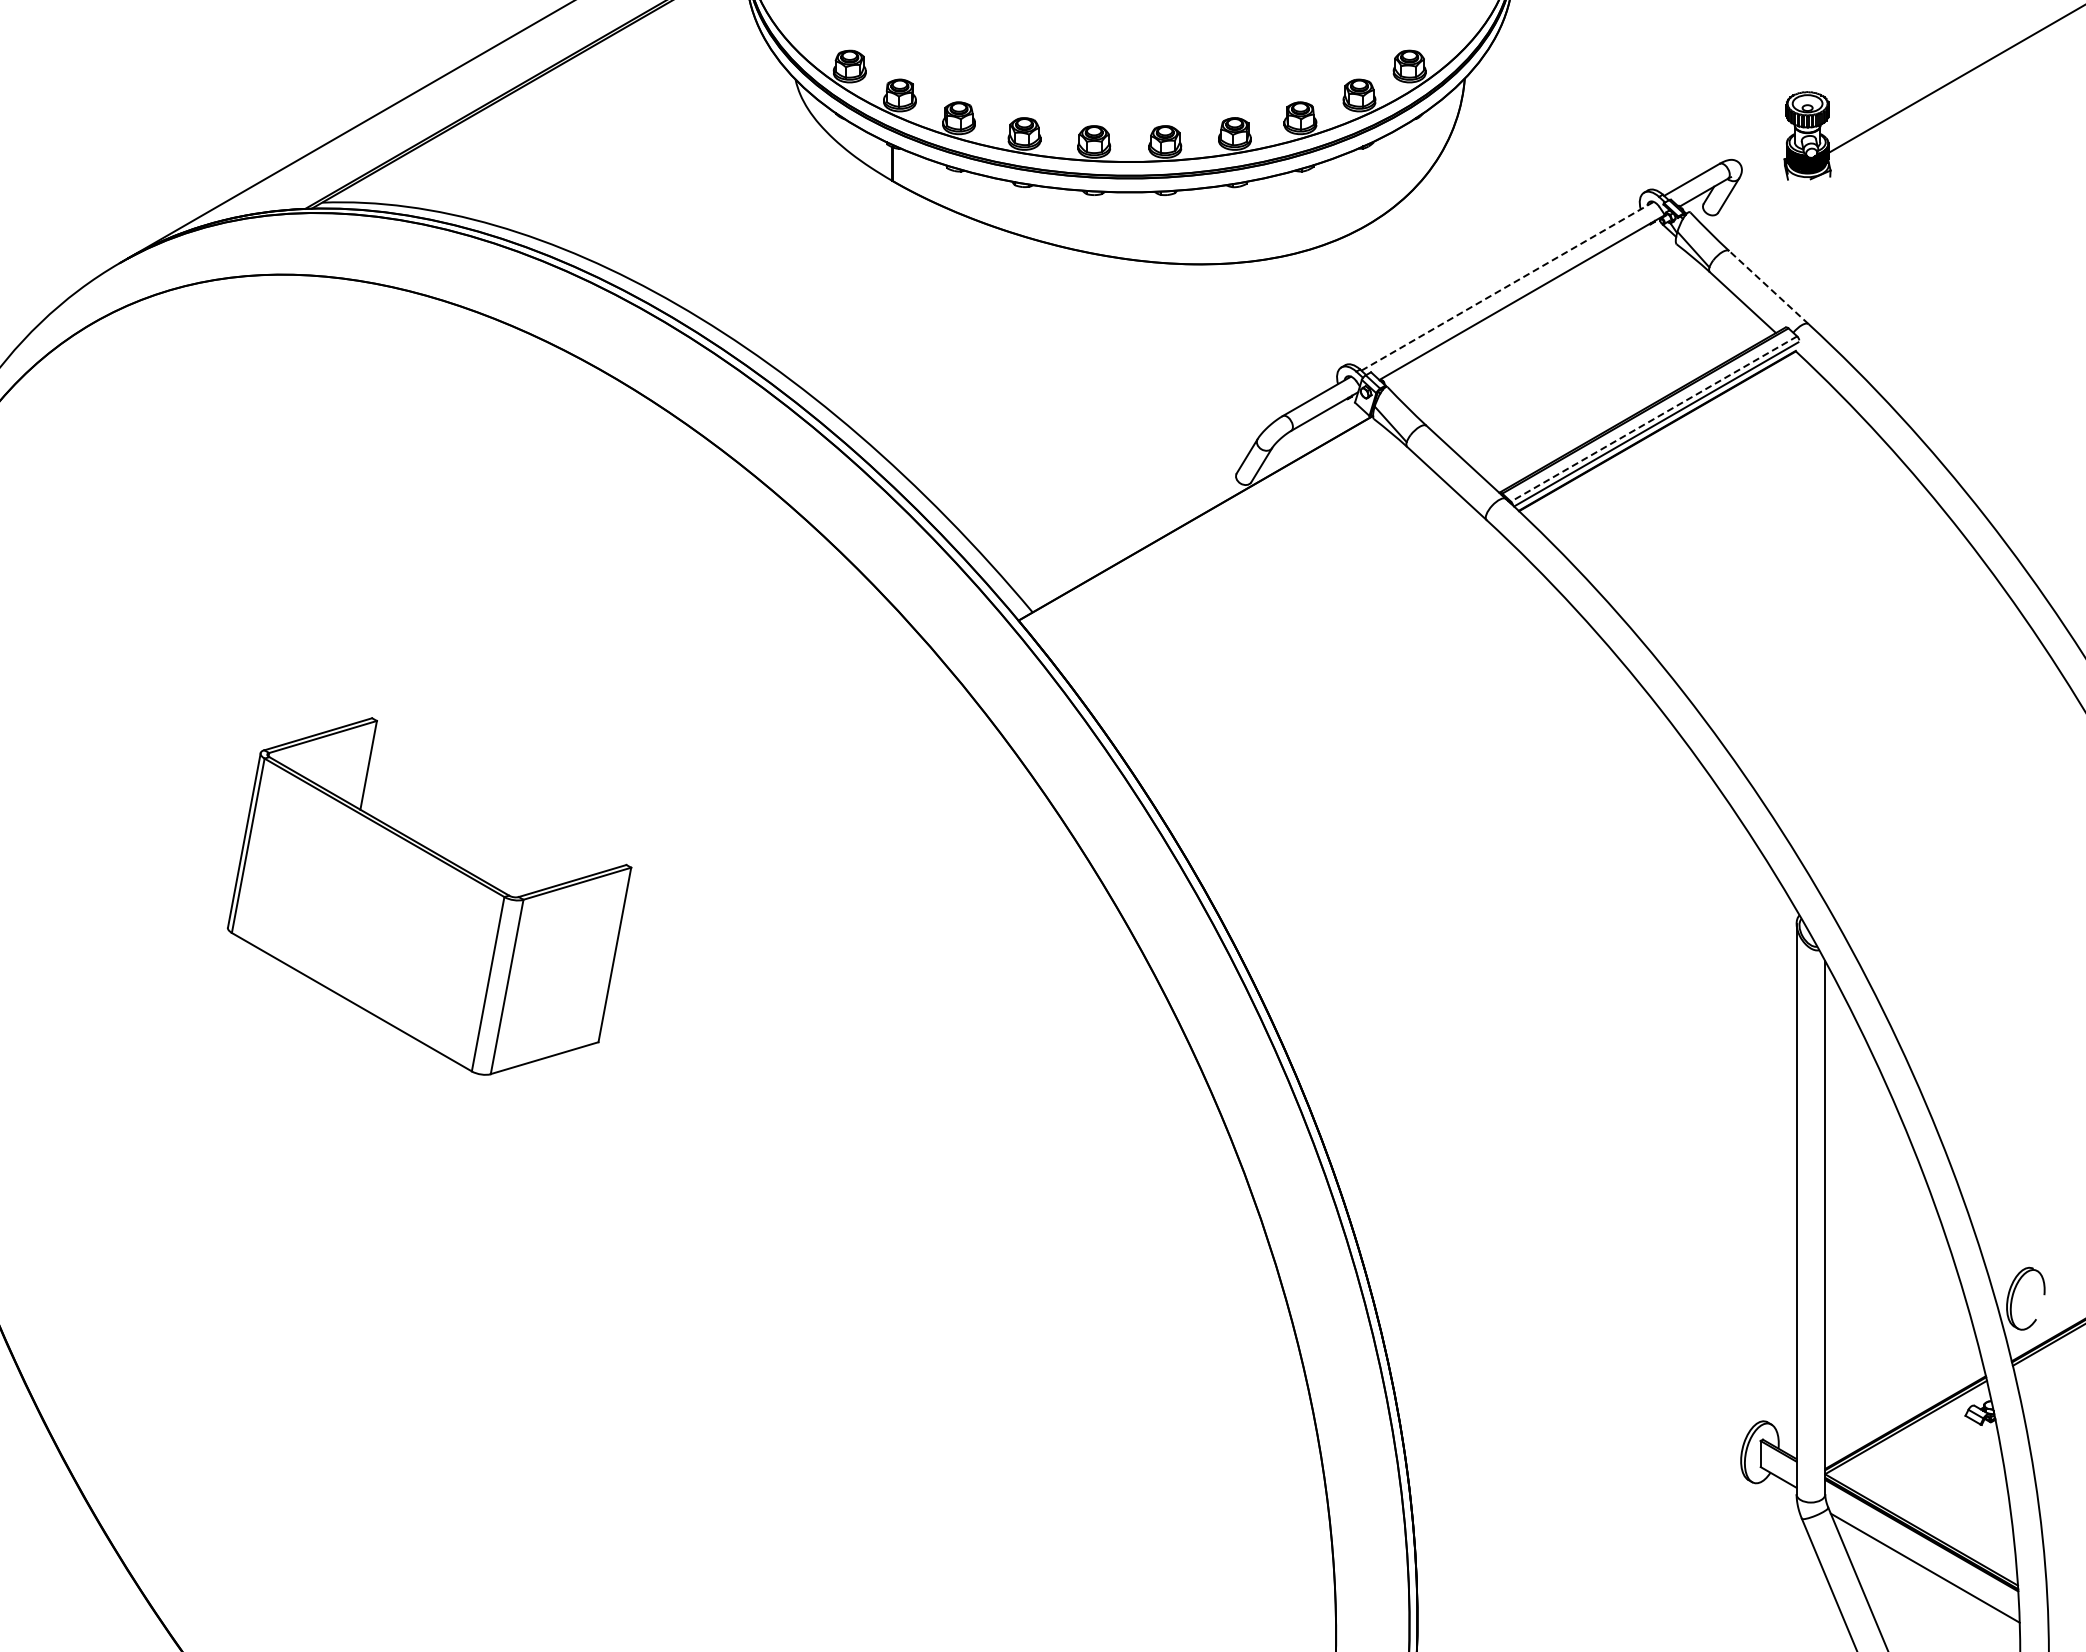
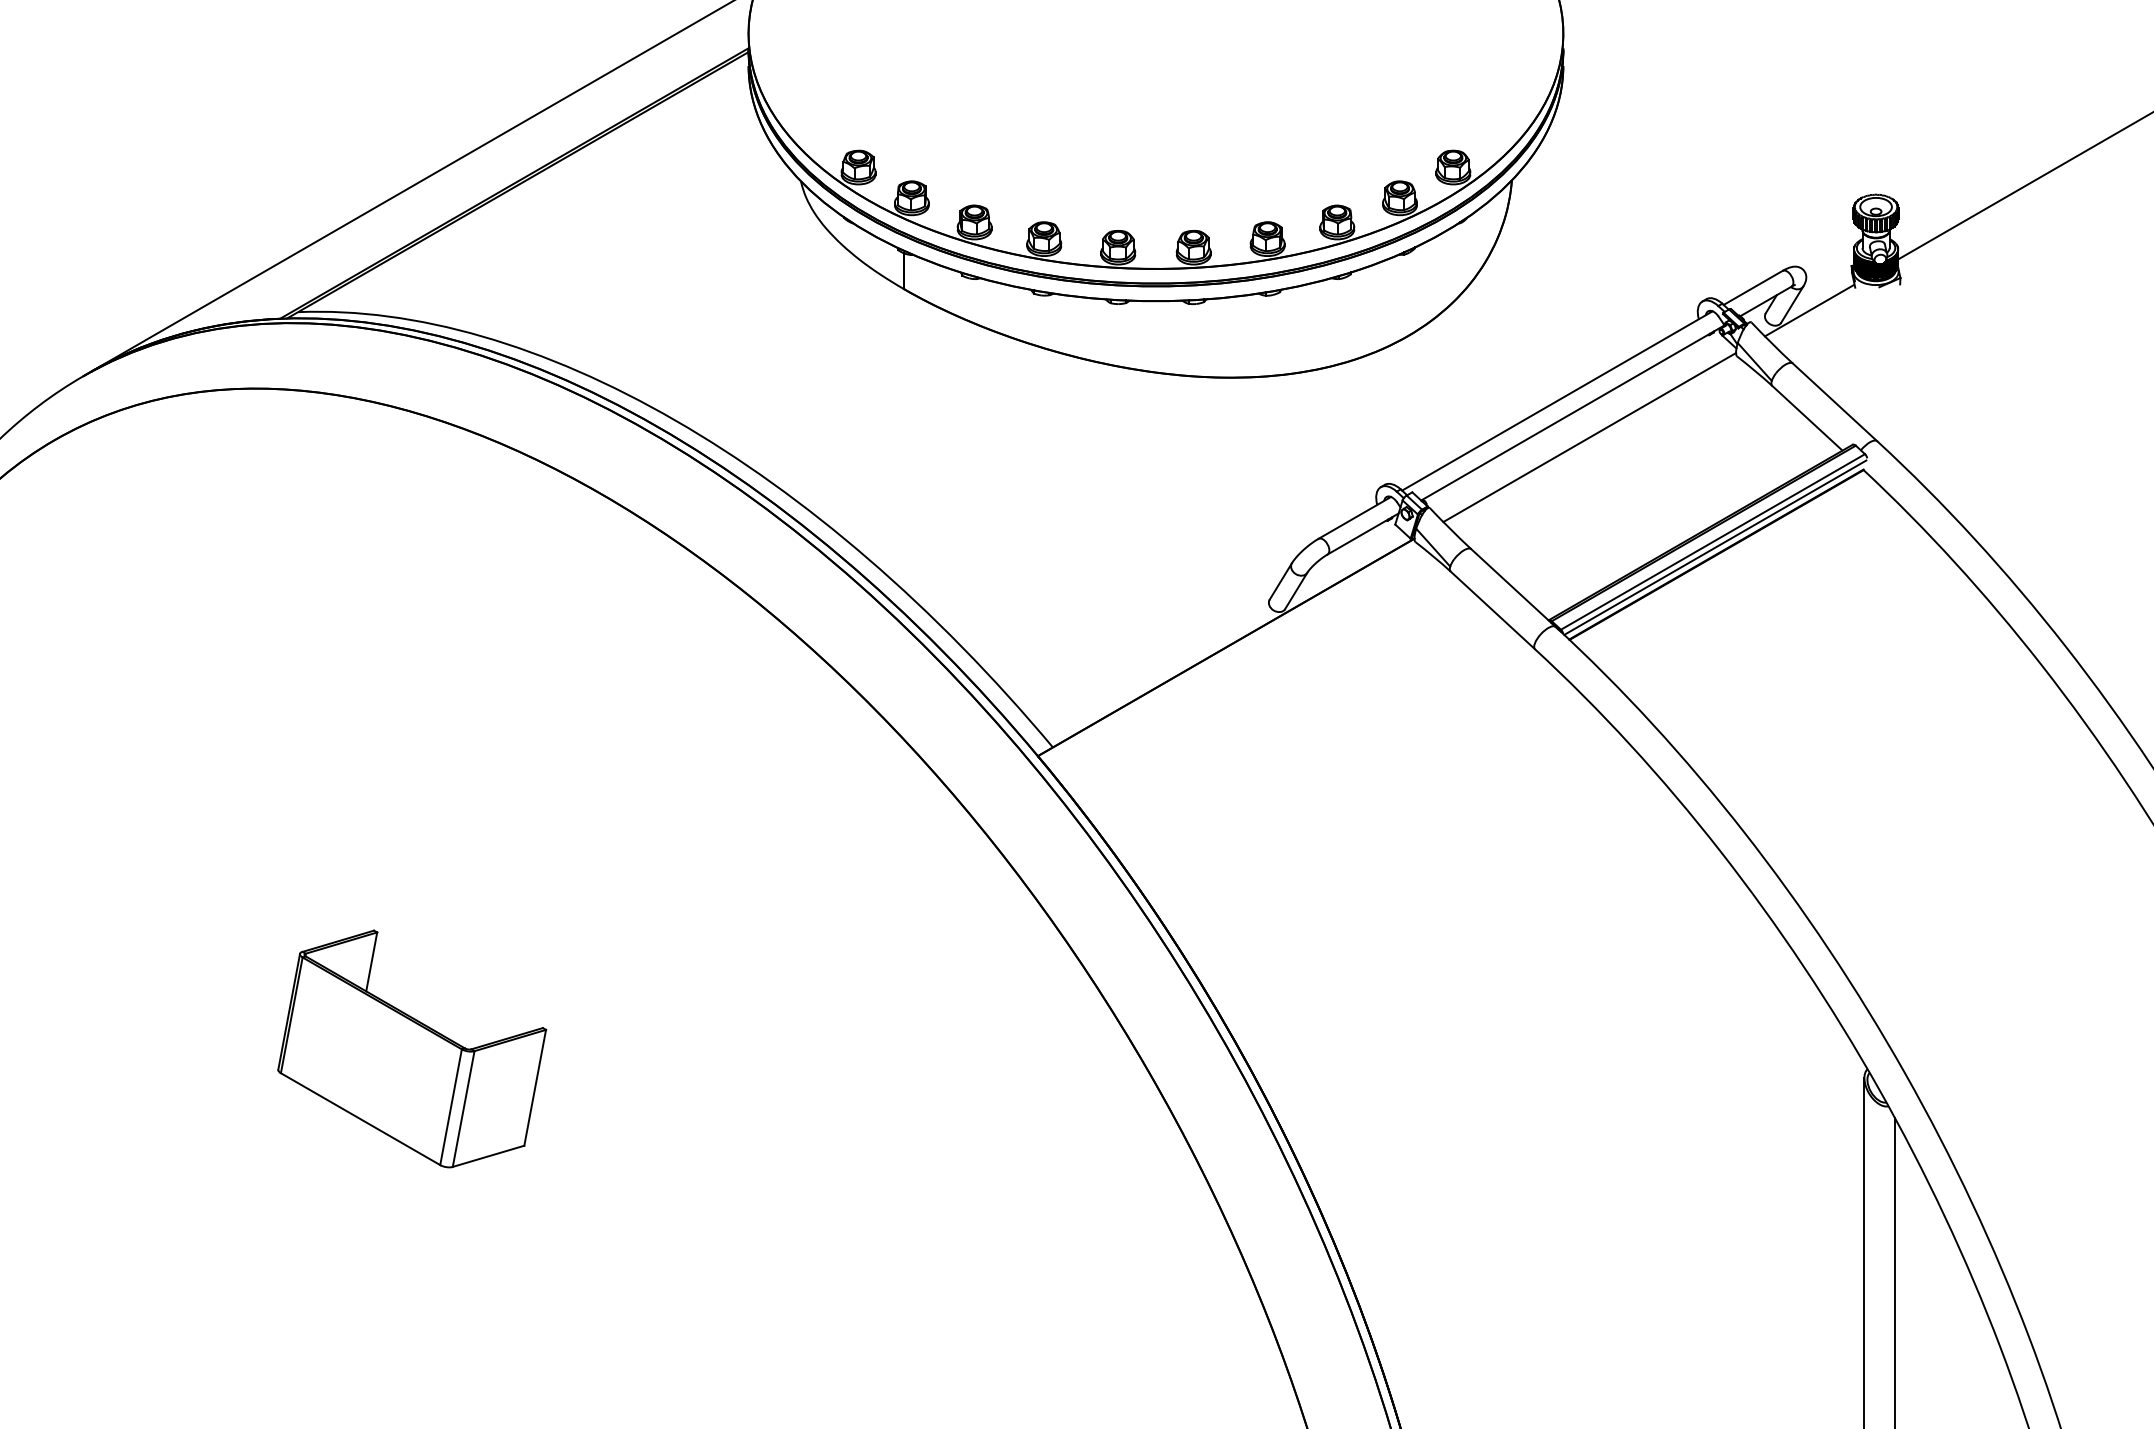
line: (1744, 201) -> (1809, 310), added
line: (1507, 286) -> (1557, 401), dashed -> solid
line: (1768, 287) -> (1834, 402), dashed -> solid
line: (1537, 320) -> (1589, 437), added
line: (1653, 419) -> (1712, 542), dashed -> solid
part: (429, 895) -> (412, 1048), size x0.62

